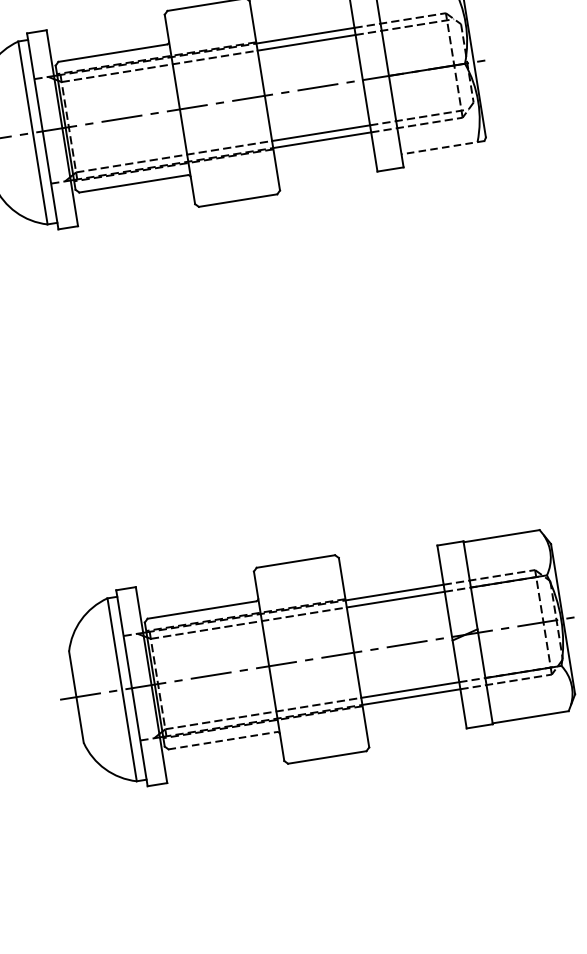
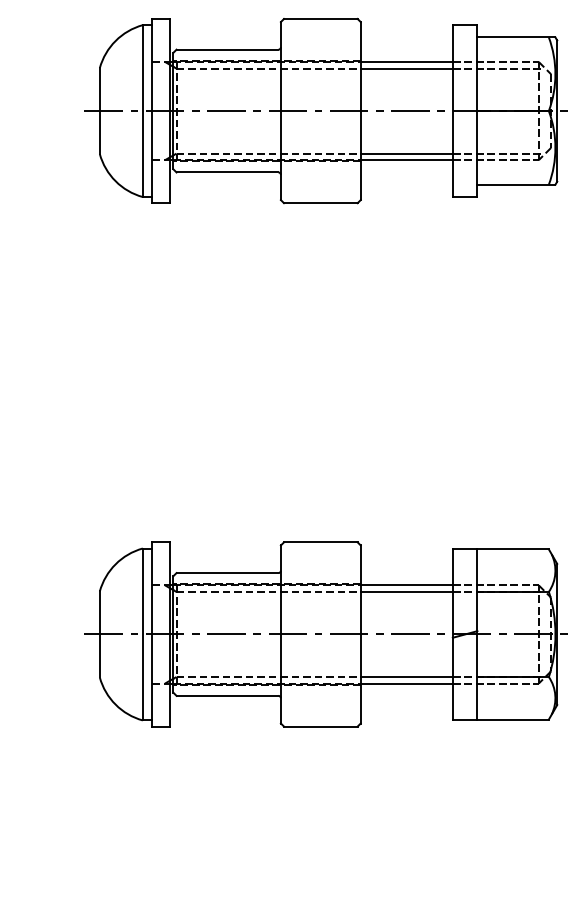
line: (442, 147) -> (515, 184), dashed -> solid
line: (222, 740) -> (227, 695), dashed -> solid

